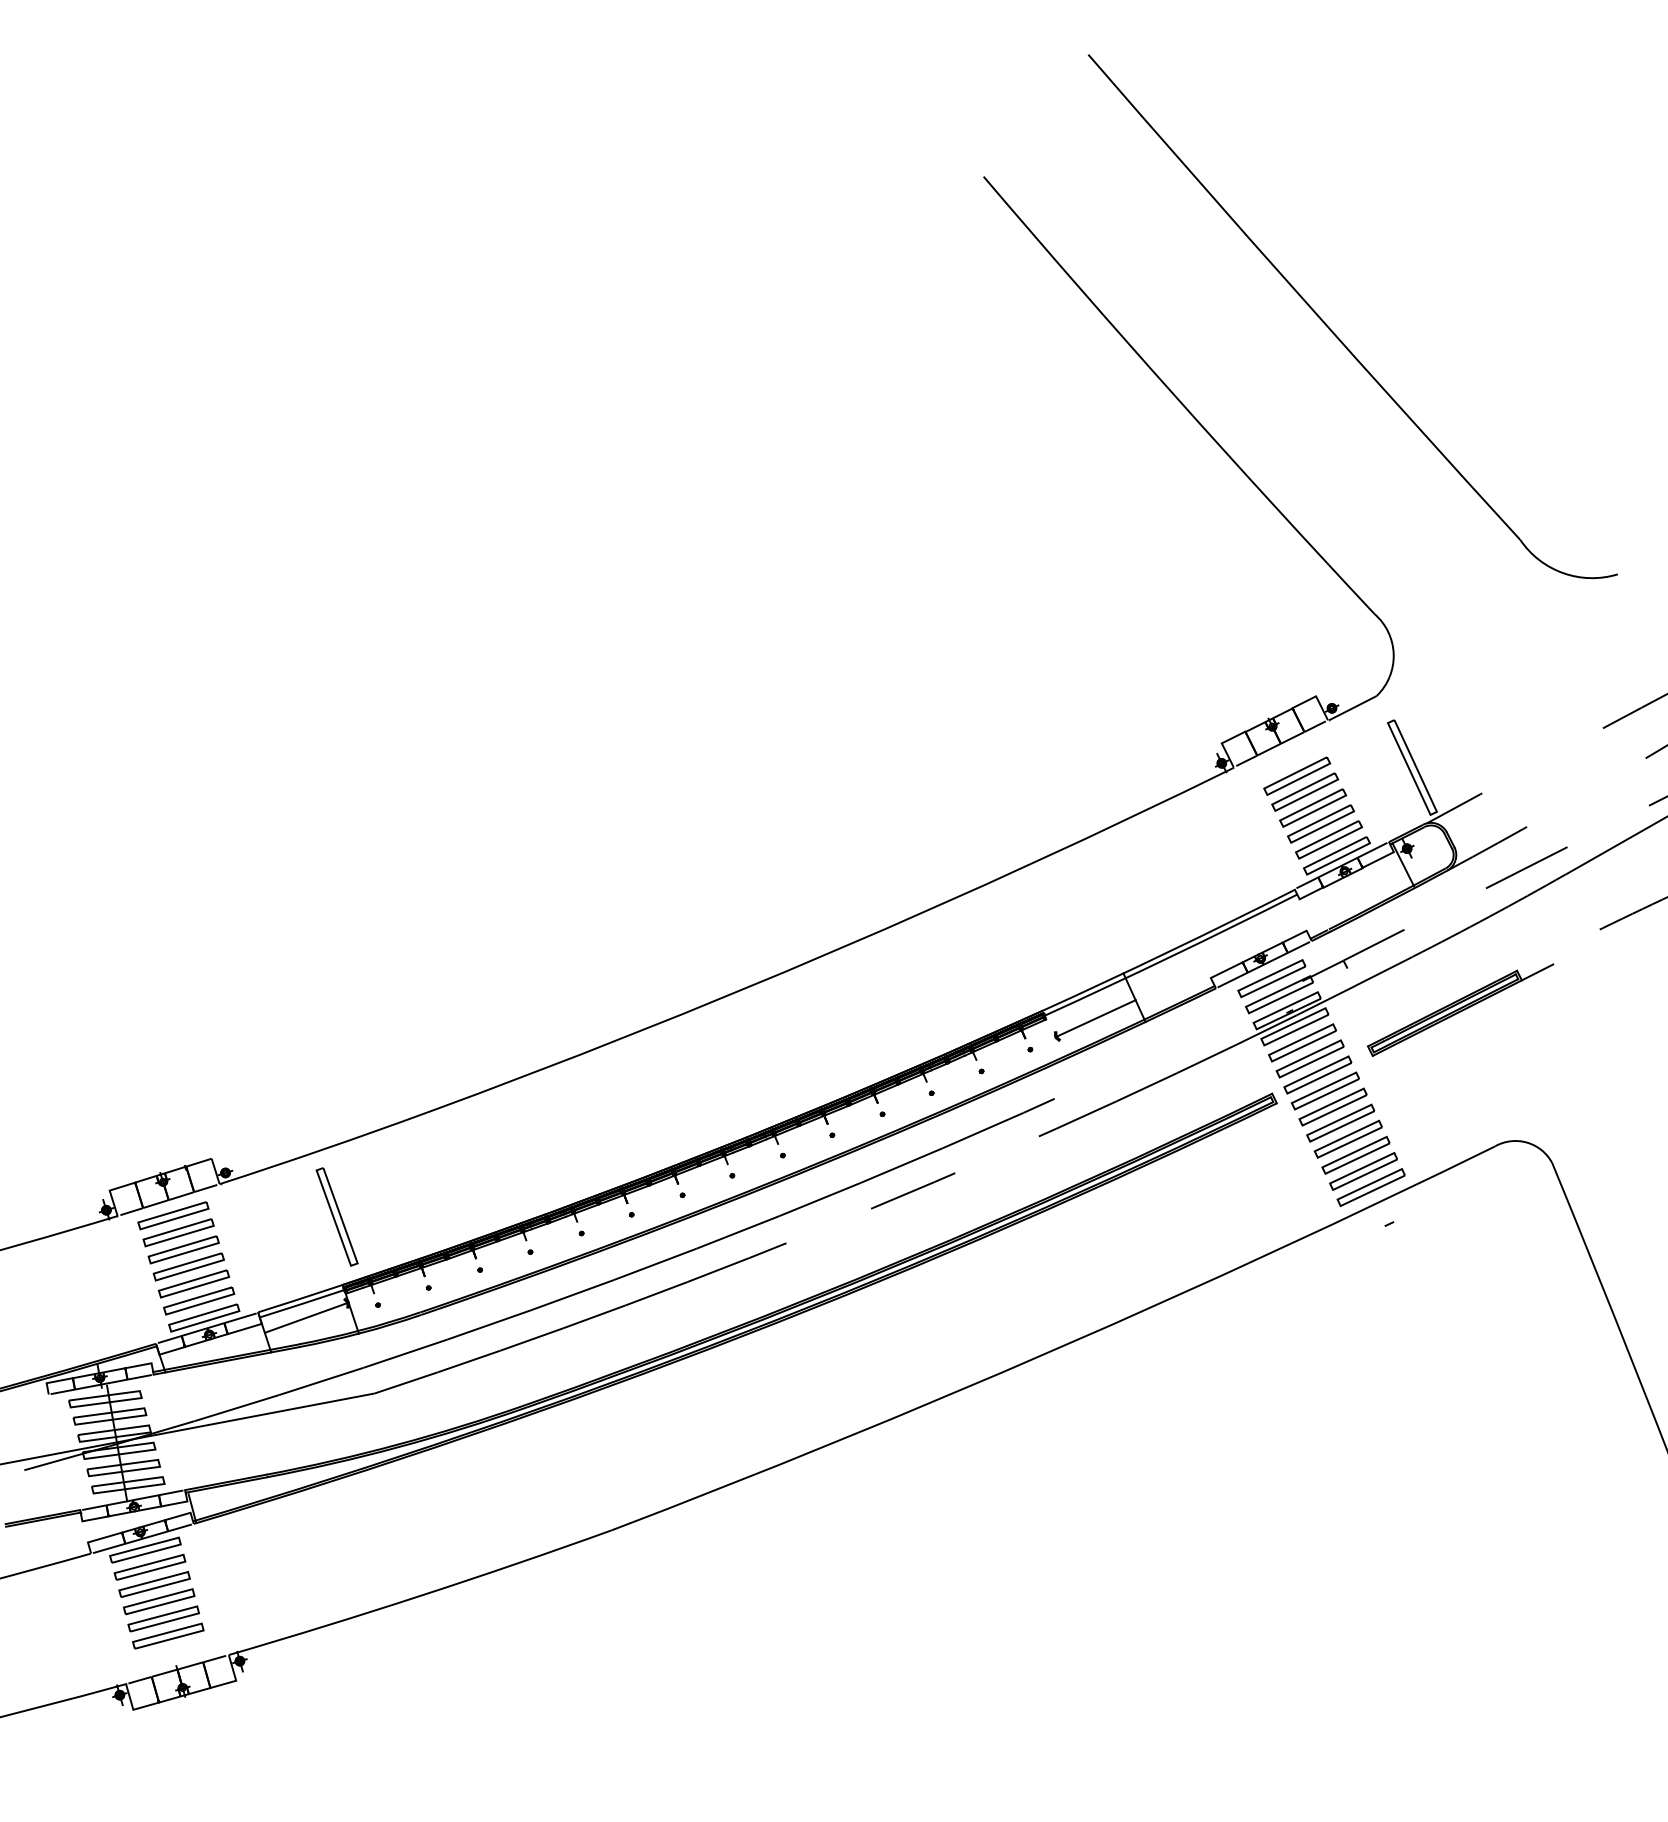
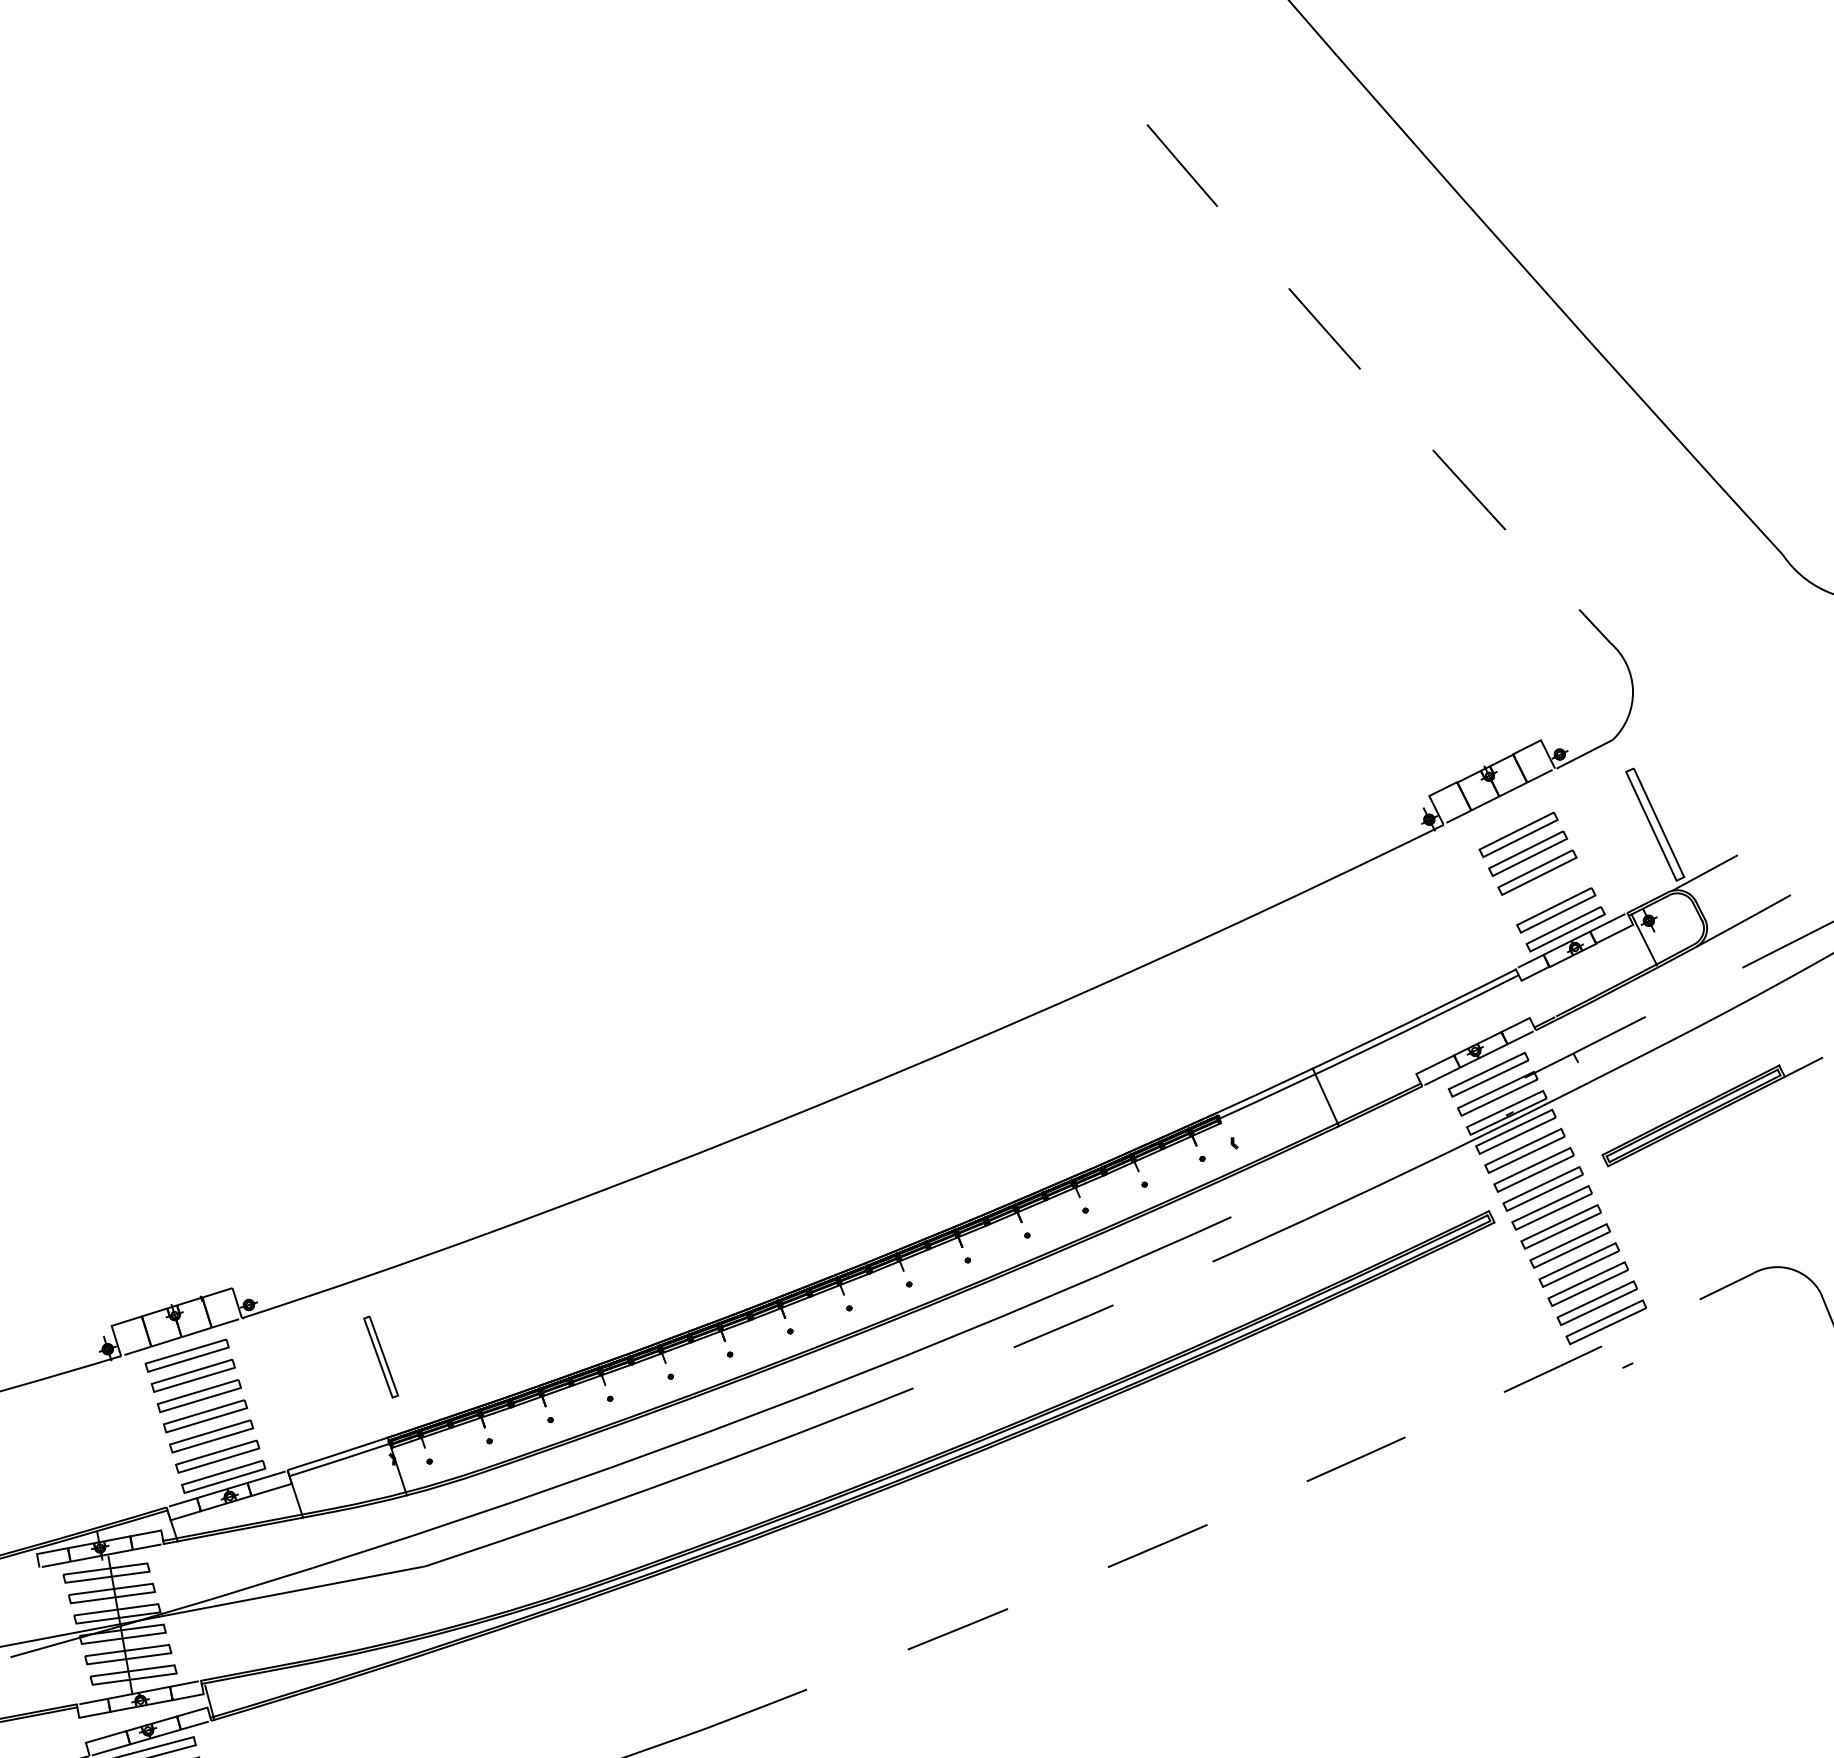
arc: (1176, 397) -> (1375, 386), solid -> dashed
part: (1321, 823) -> (1547, 890), removed
line: (1095, 1018) -> (1279, 1122), removed
part: (336, 1216) -> (380, 1356), size x0.7
line: (306, 1317) -> (344, 1476), removed
arc: (1057, 1348) -> (1234, 1512), solid -> dashed

